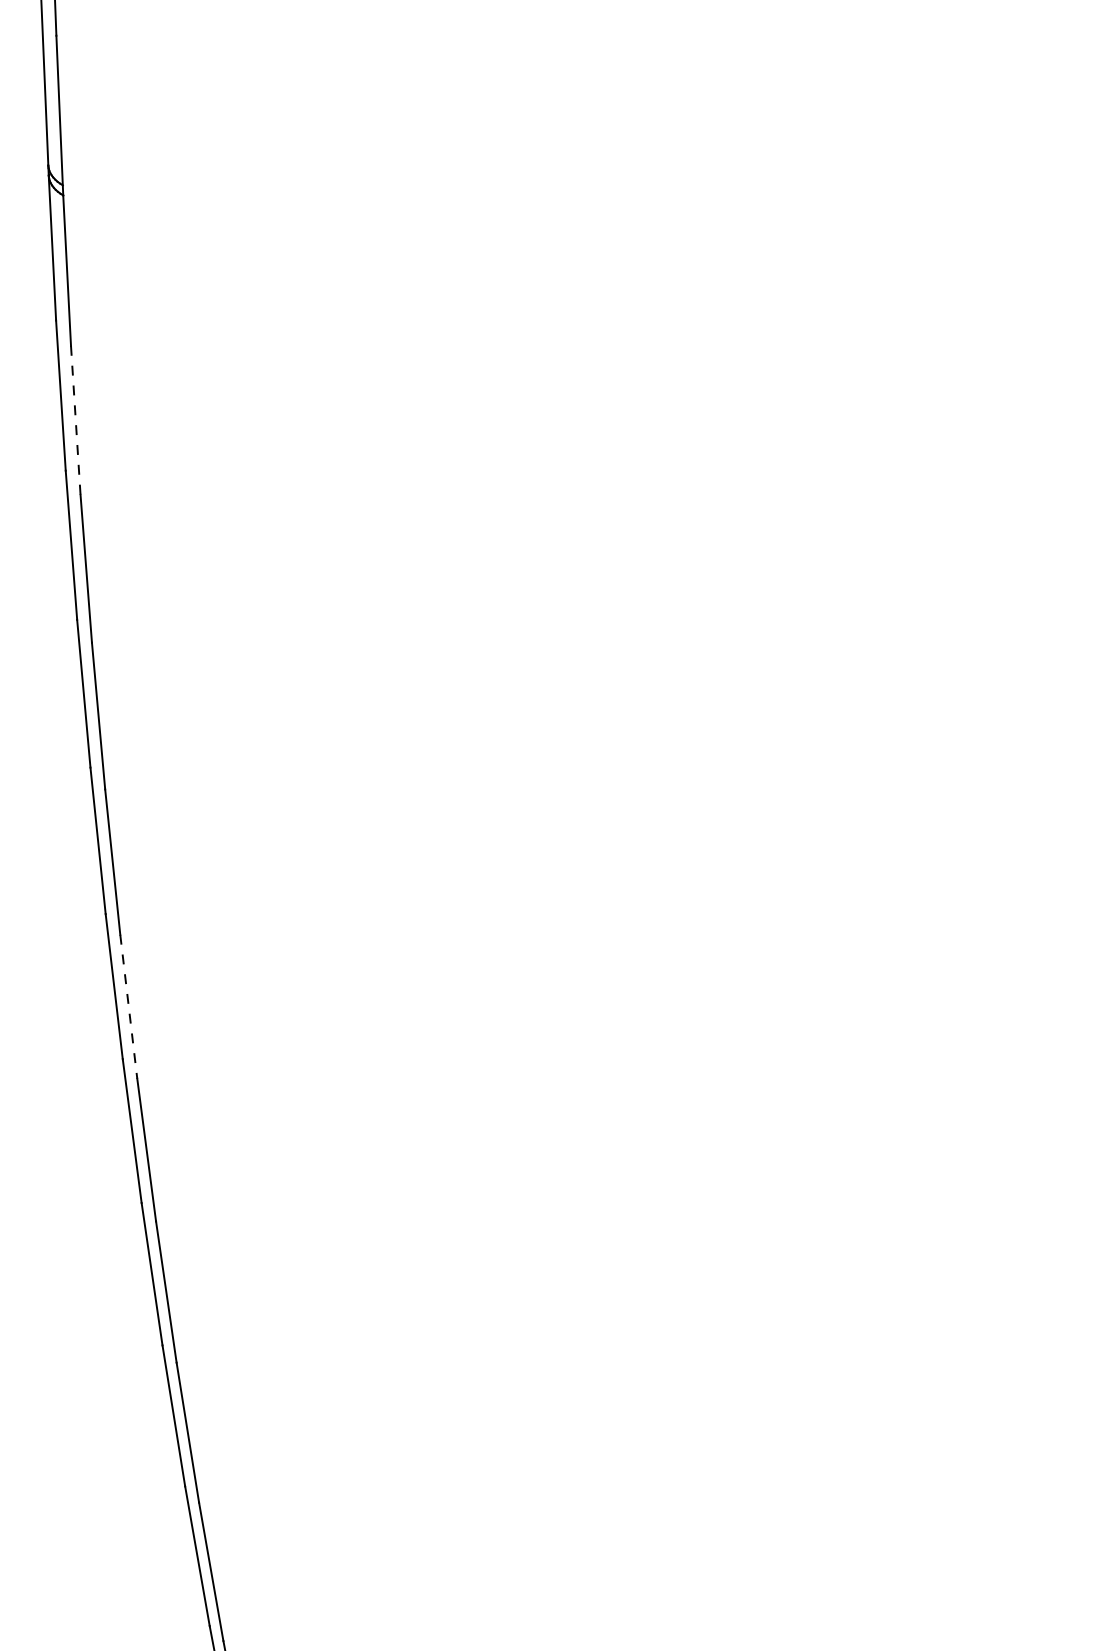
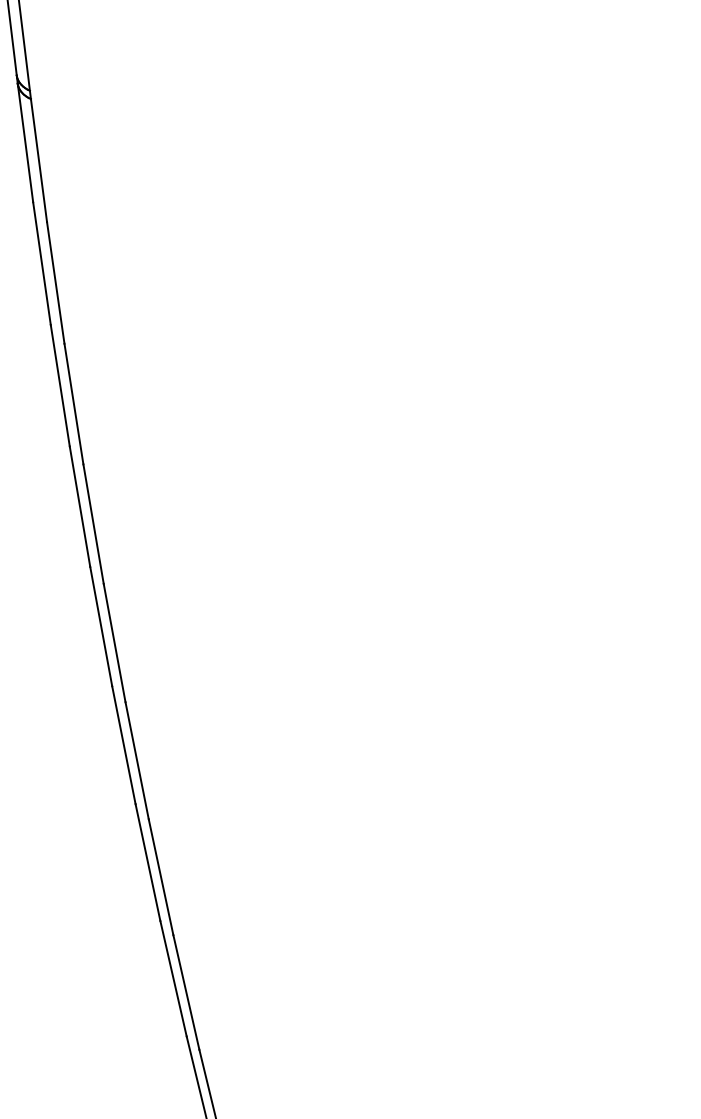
line: (75, 420) -> (55, 283), dashed -> solid
line: (128, 1007) -> (136, 761), dashed -> solid

